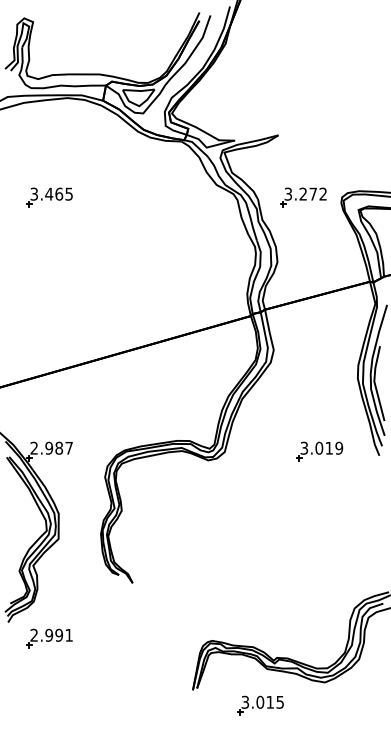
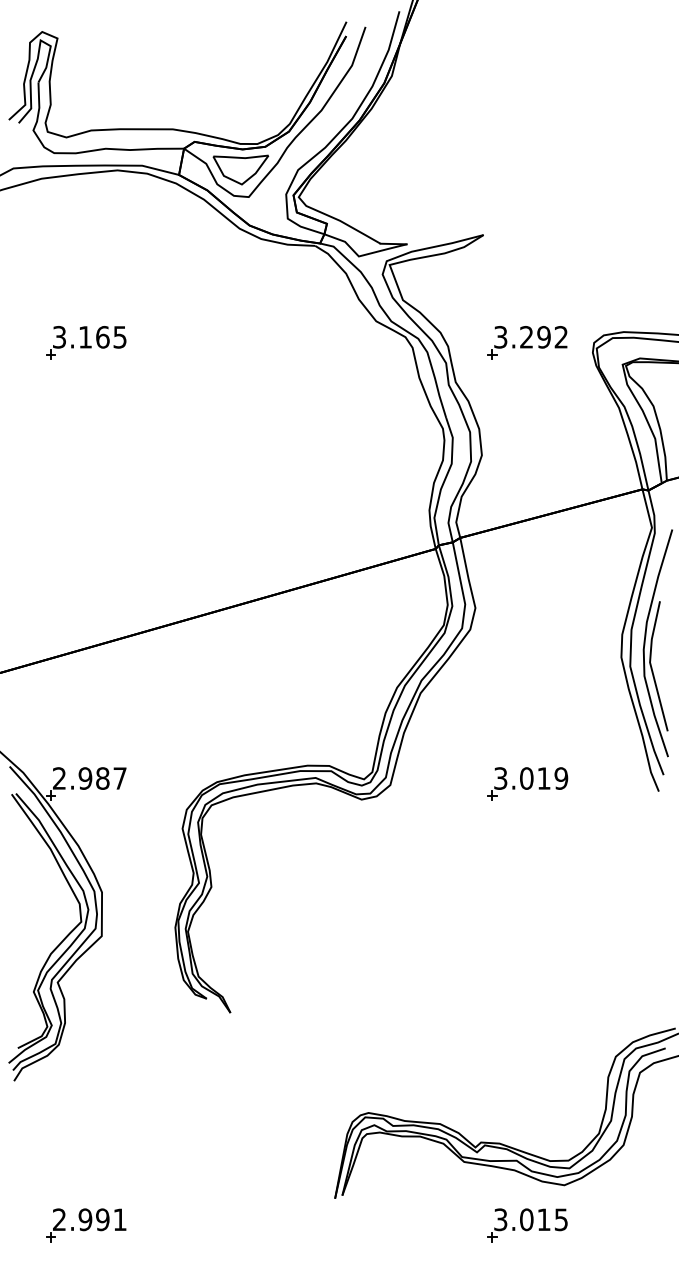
text: (49, 193) -> (85, 336), 3.465 -> 3.165
text: (313, 193) -> (544, 336), 3.272 -> 3.292
part: (319, 451) -> (527, 784), moved
part: (49, 638) -> (85, 1225), moved
part: (260, 705) -> (527, 1225), moved

